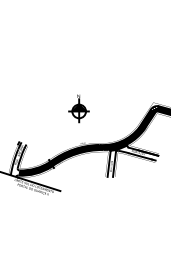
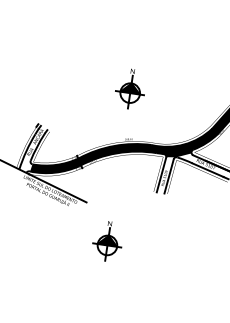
part: (78, 215) -> (107, 241), added

